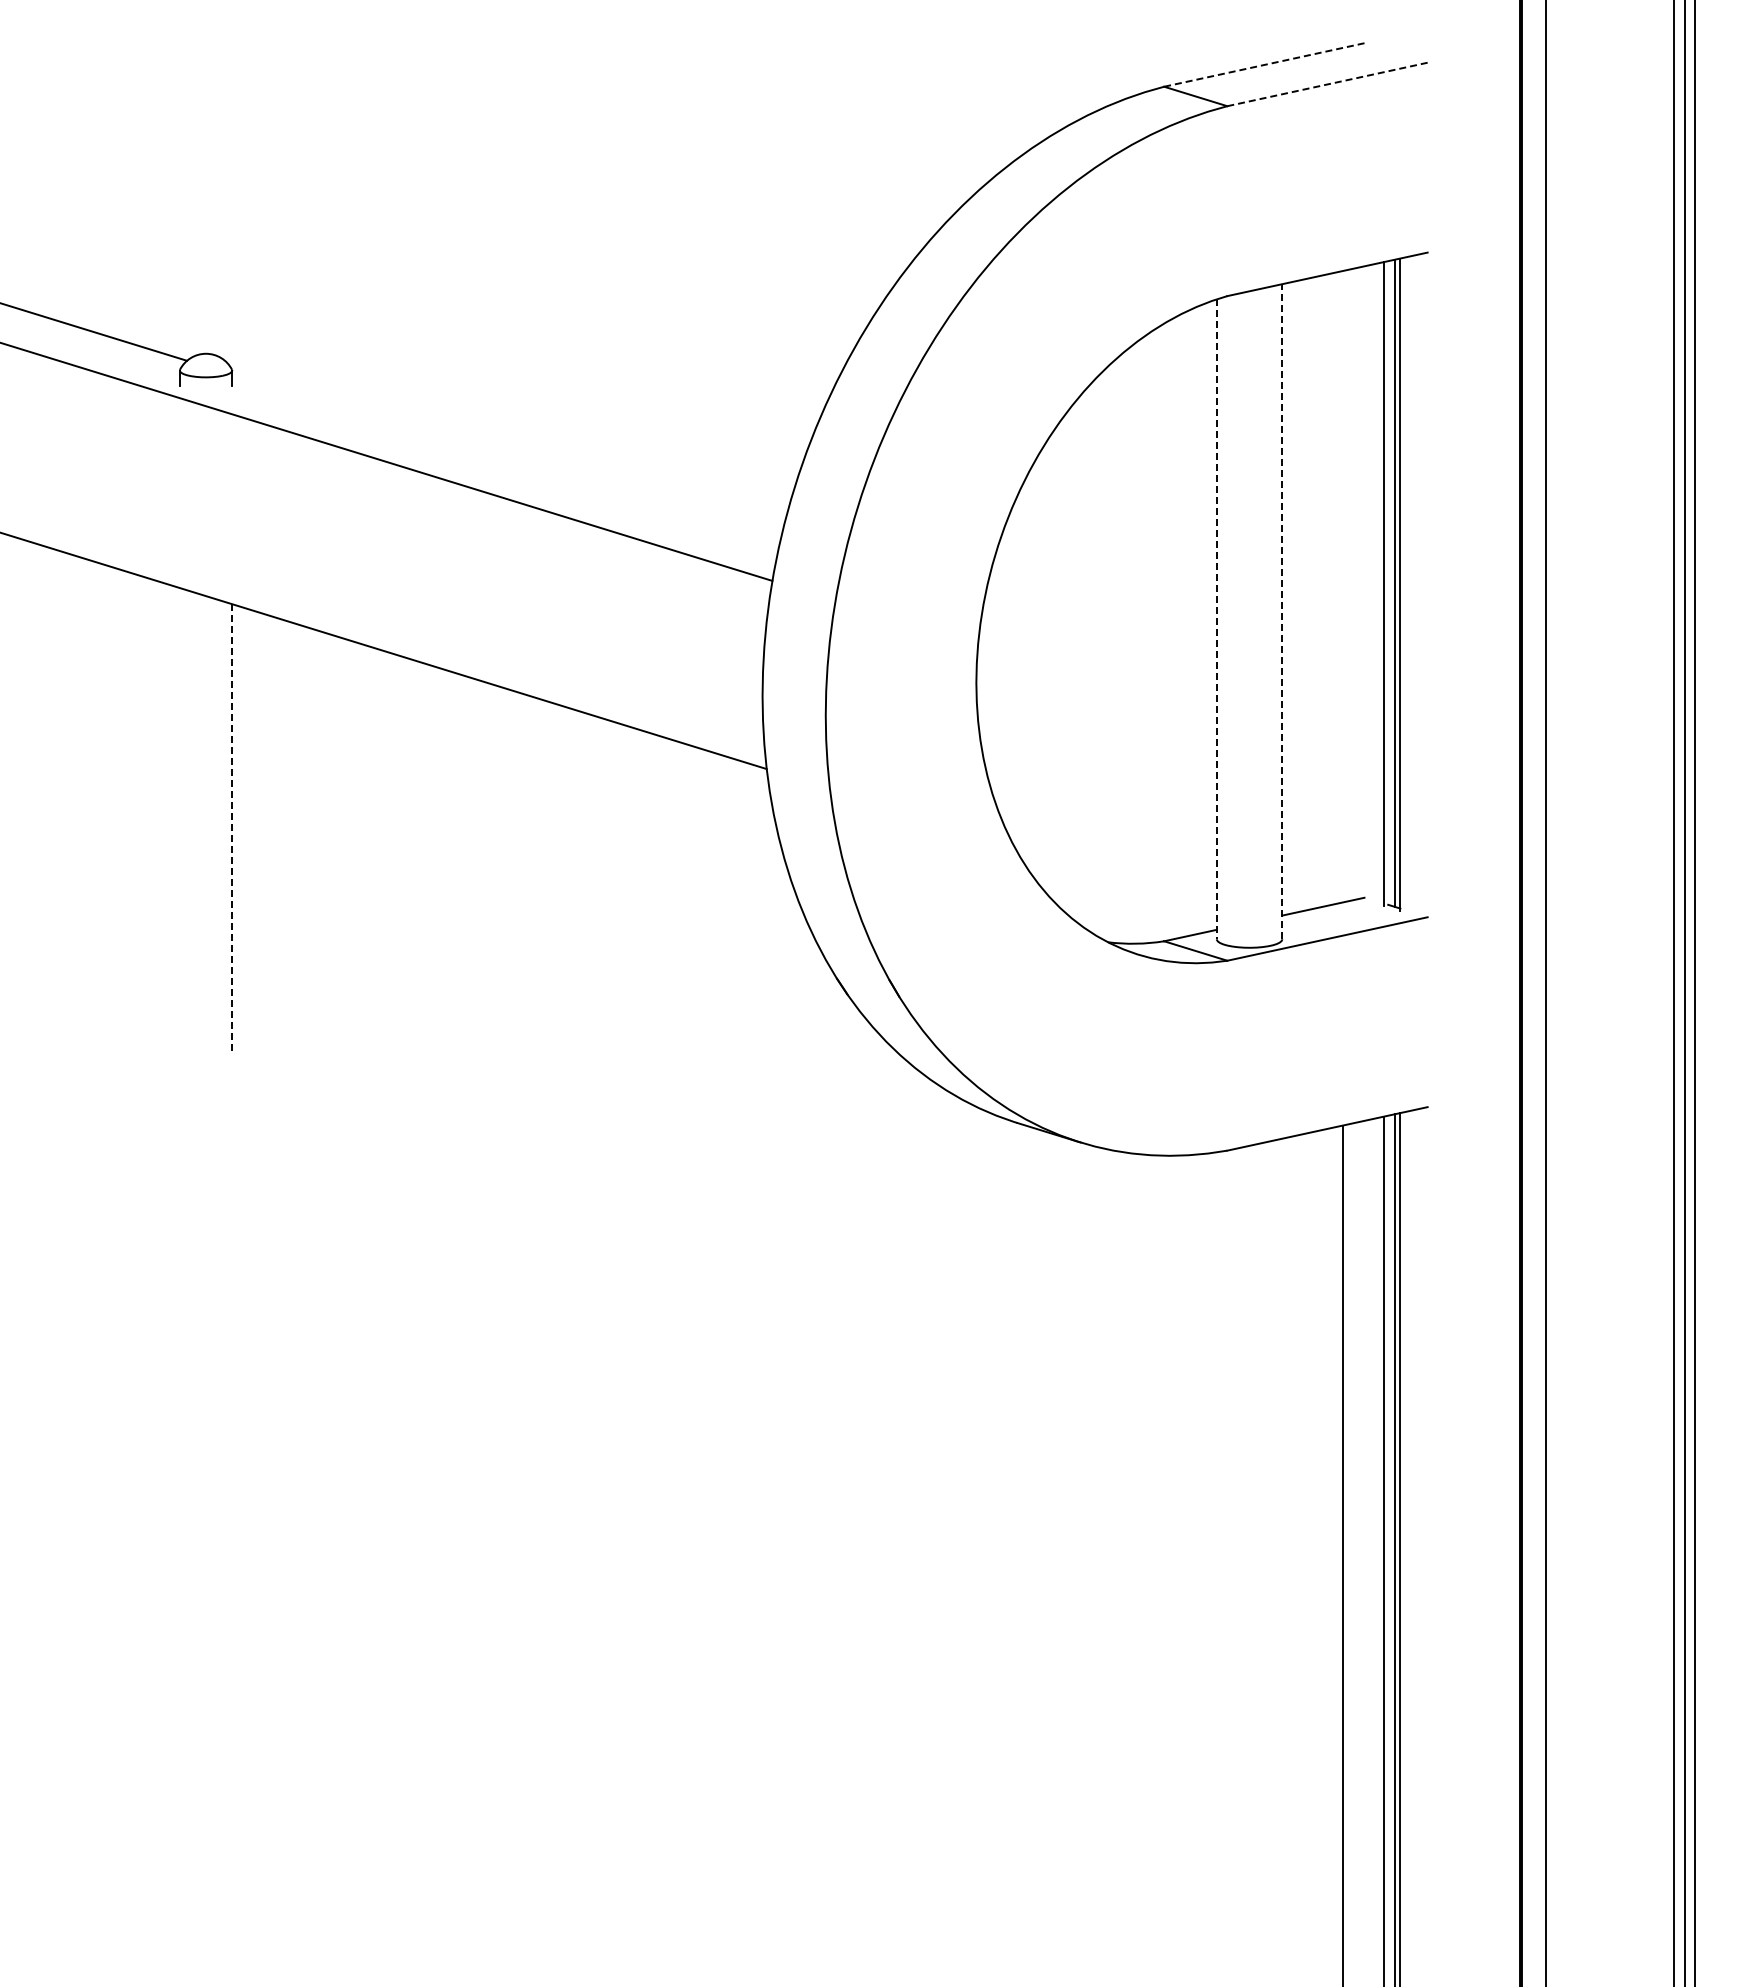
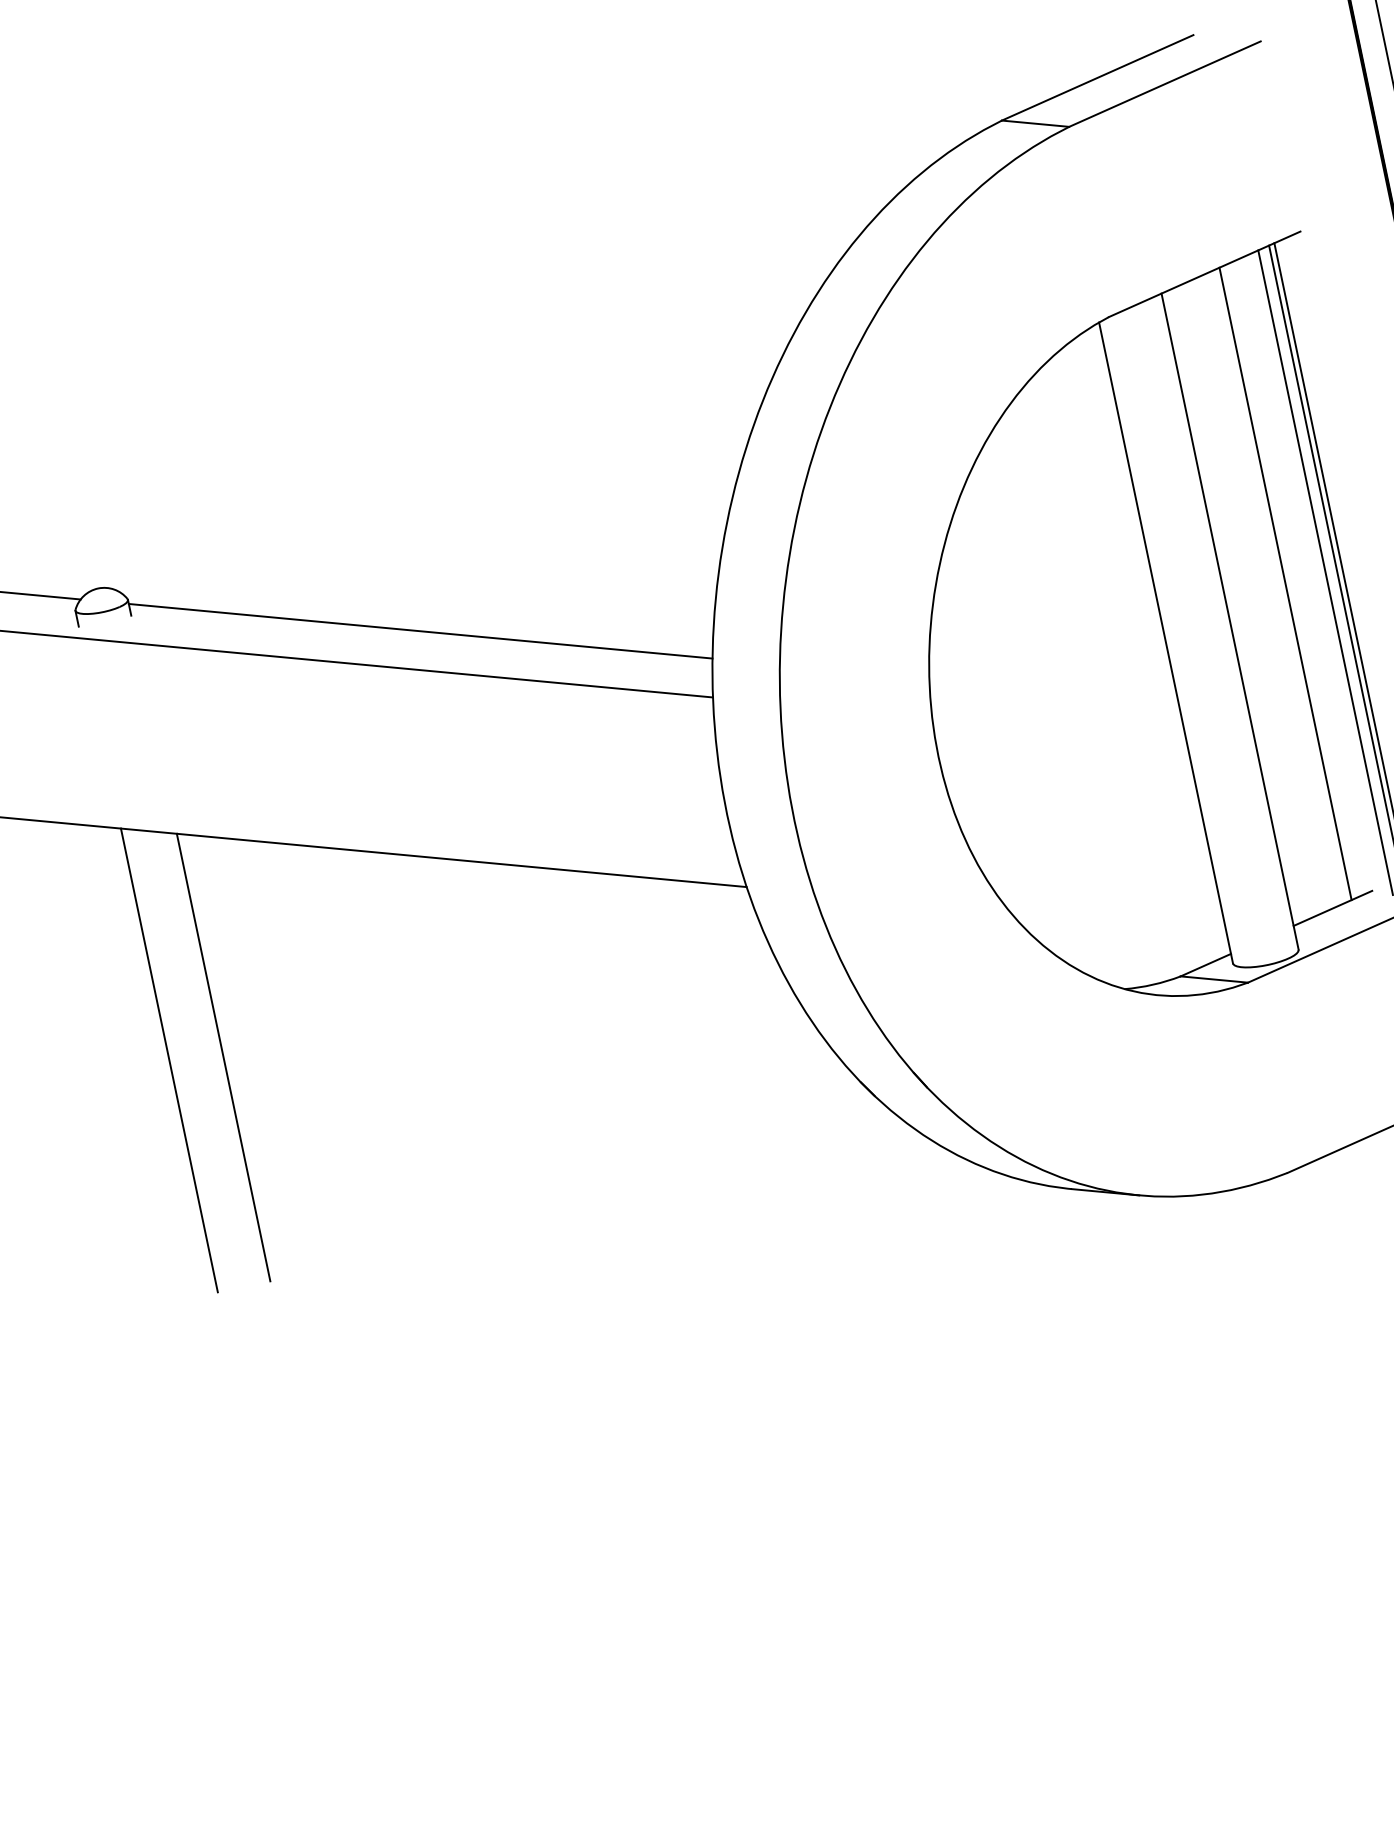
line: (1264, 64) -> (1097, 77), dashed -> solid
line: (1327, 84) -> (1165, 84), dashed -> solid
line: (505, 458) -> (420, 630), added
line: (1342, 586) -> (1285, 583), added
line: (1282, 611) -> (1230, 621), dashed -> solid
line: (1216, 619) -> (1165, 643), dashed -> solid
line: (179, 819) -> (169, 1060), added
line: (232, 827) -> (223, 1057), dashed -> solid

